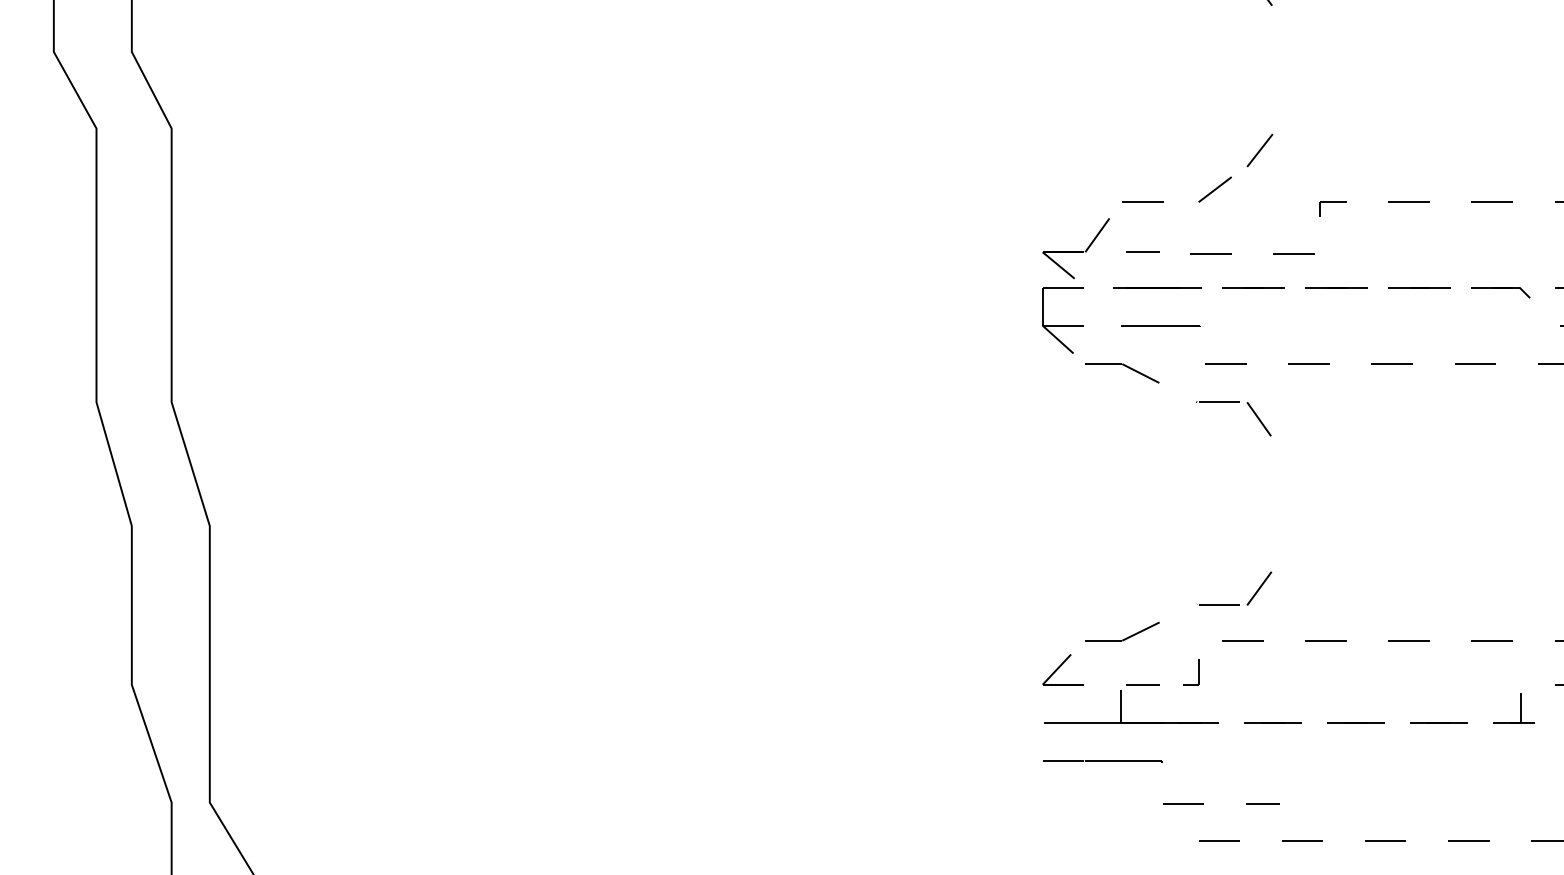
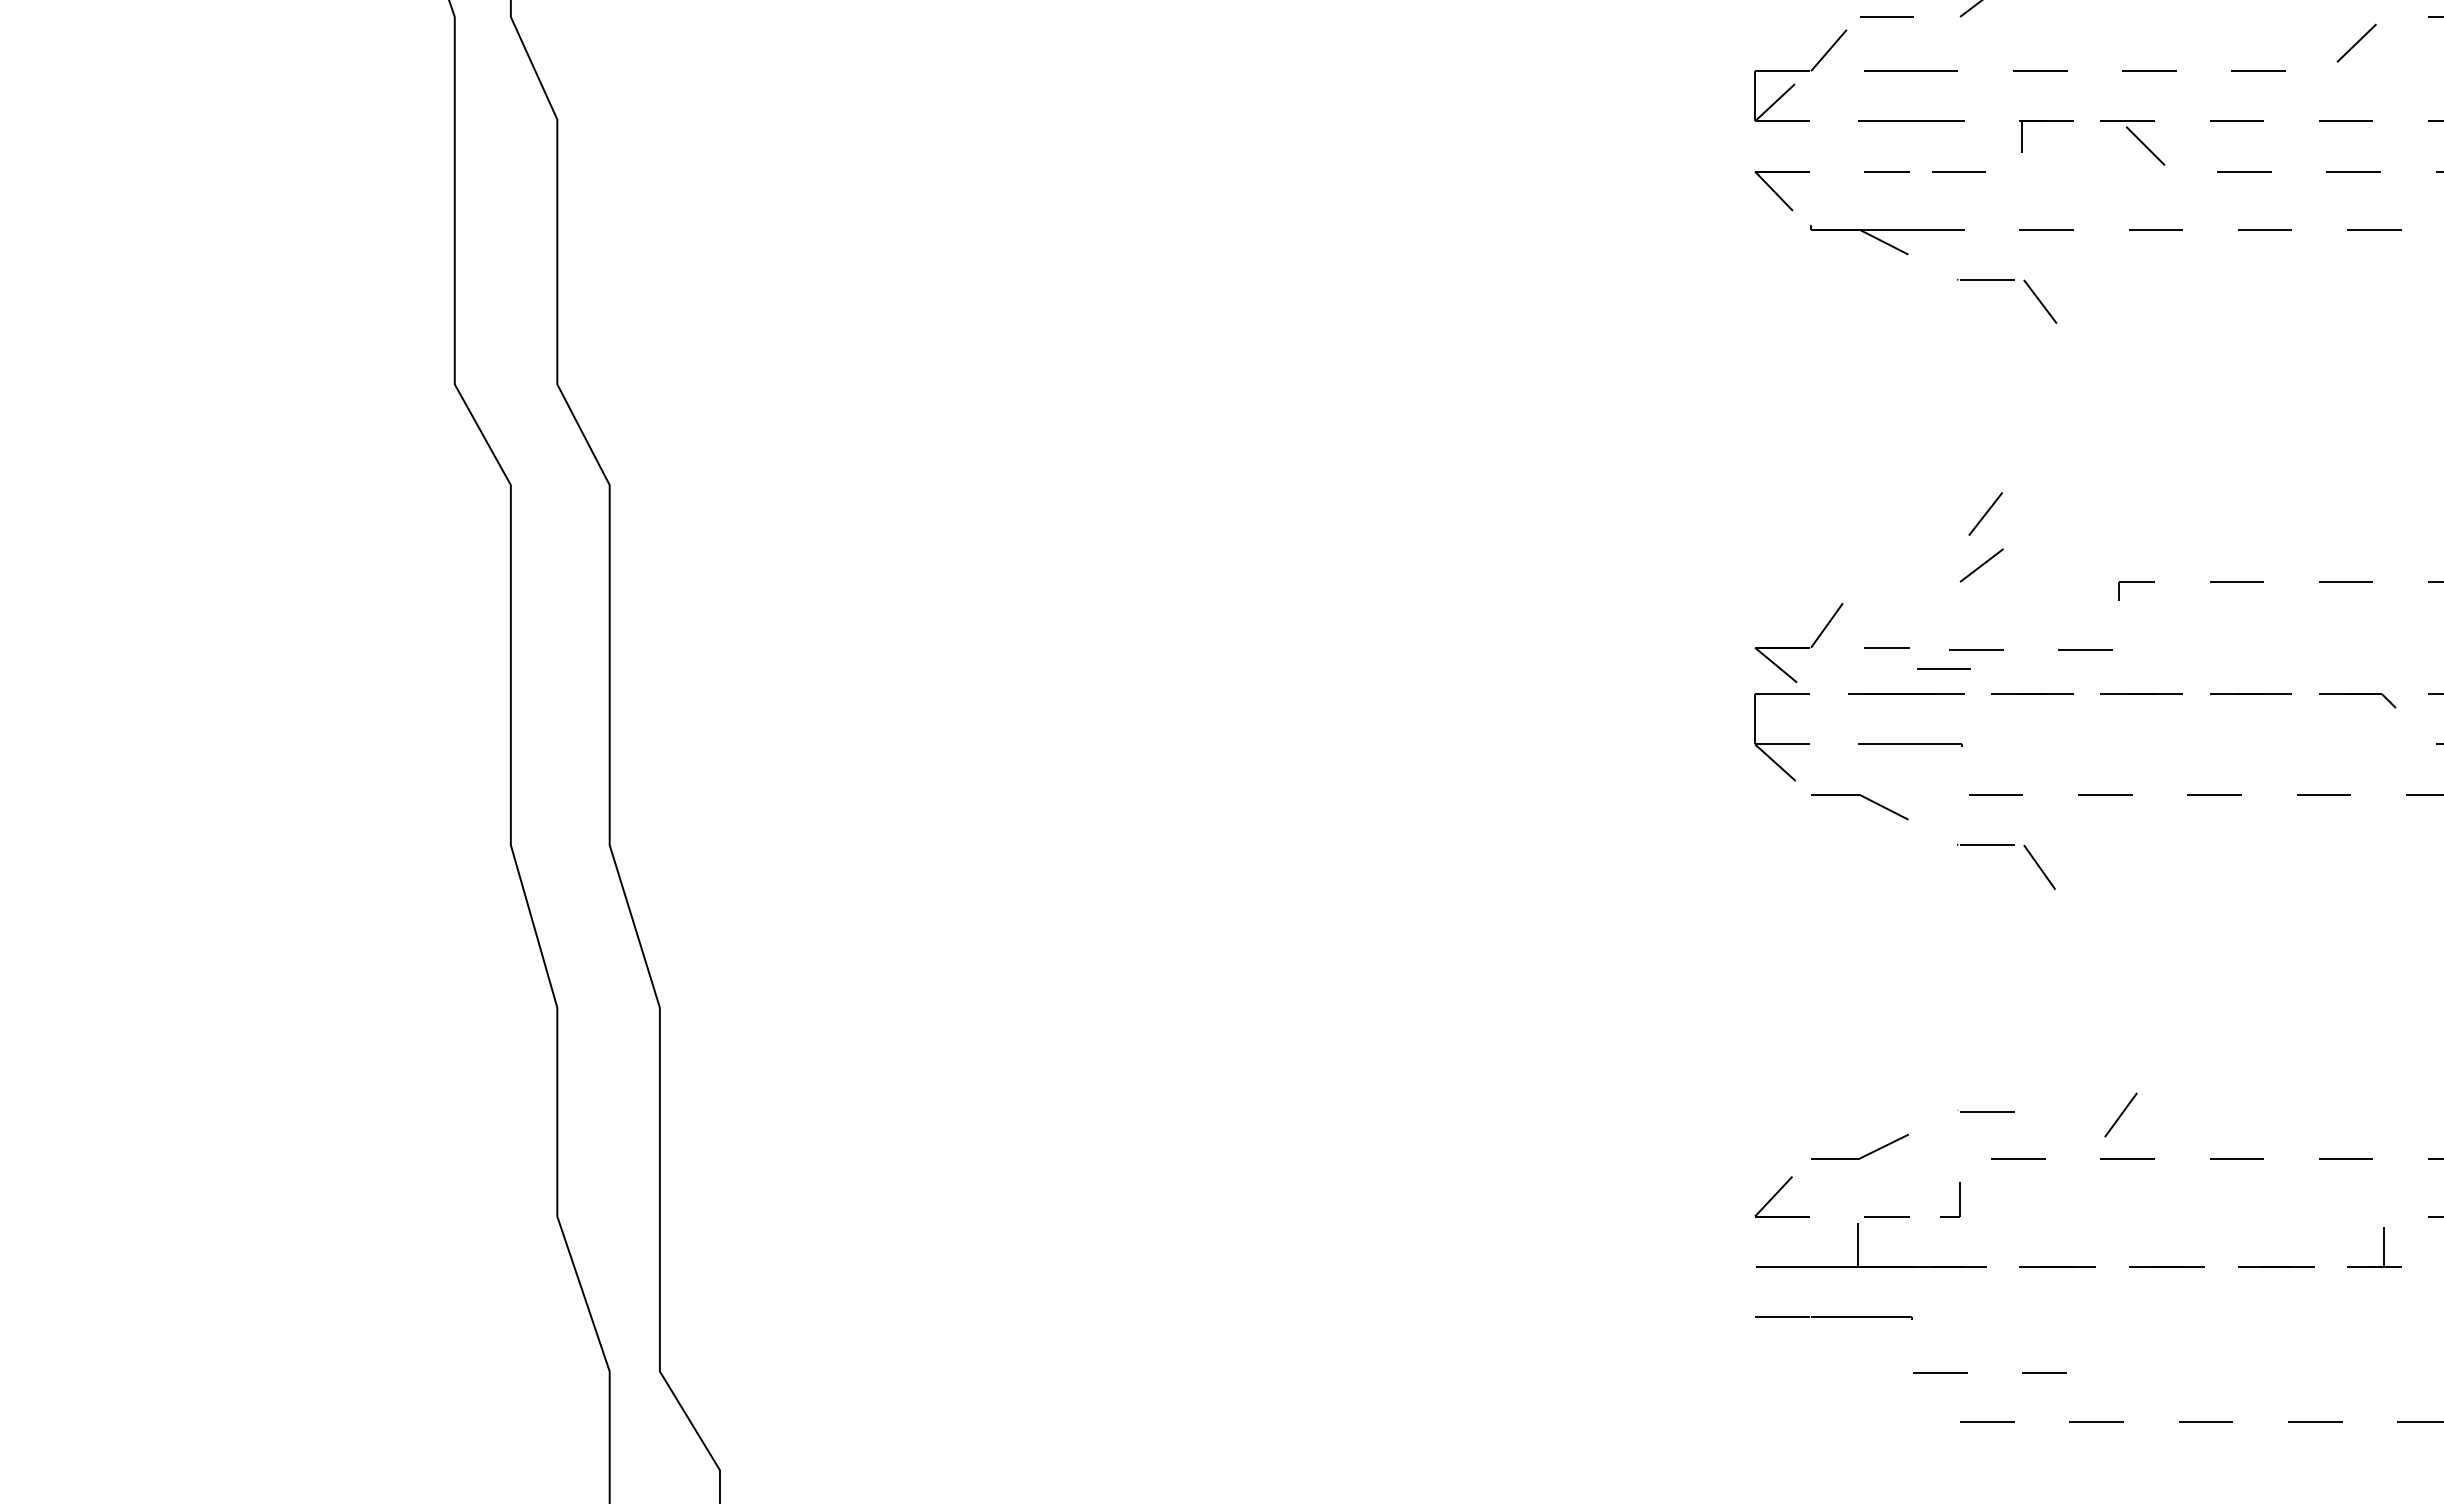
line: (1259, 150) -> (1985, 513), moved
line: (1142, 201) -> (1943, 668), moved
line: (1259, 588) -> (2120, 1114), moved

